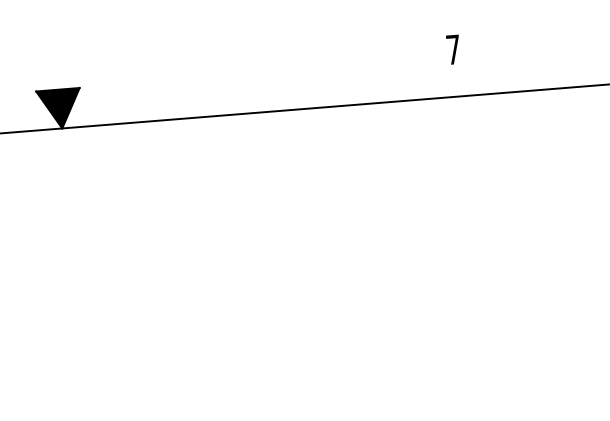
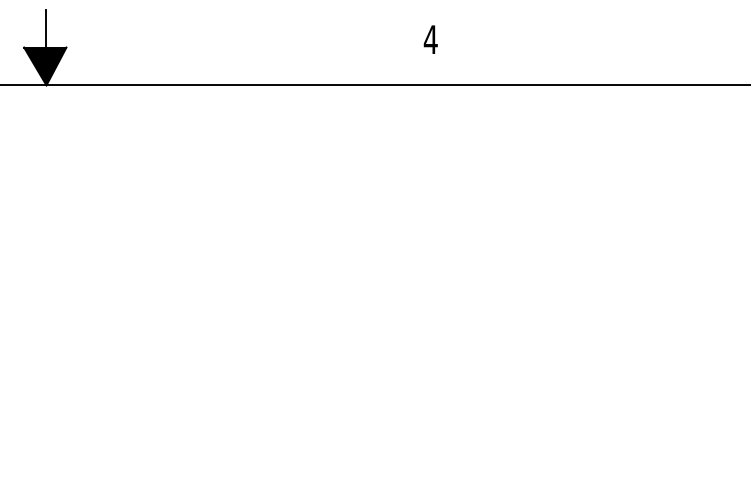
text: (453, 49) -> (430, 39), 7 -> 4
line: (57, 70) -> (46, 28), added

